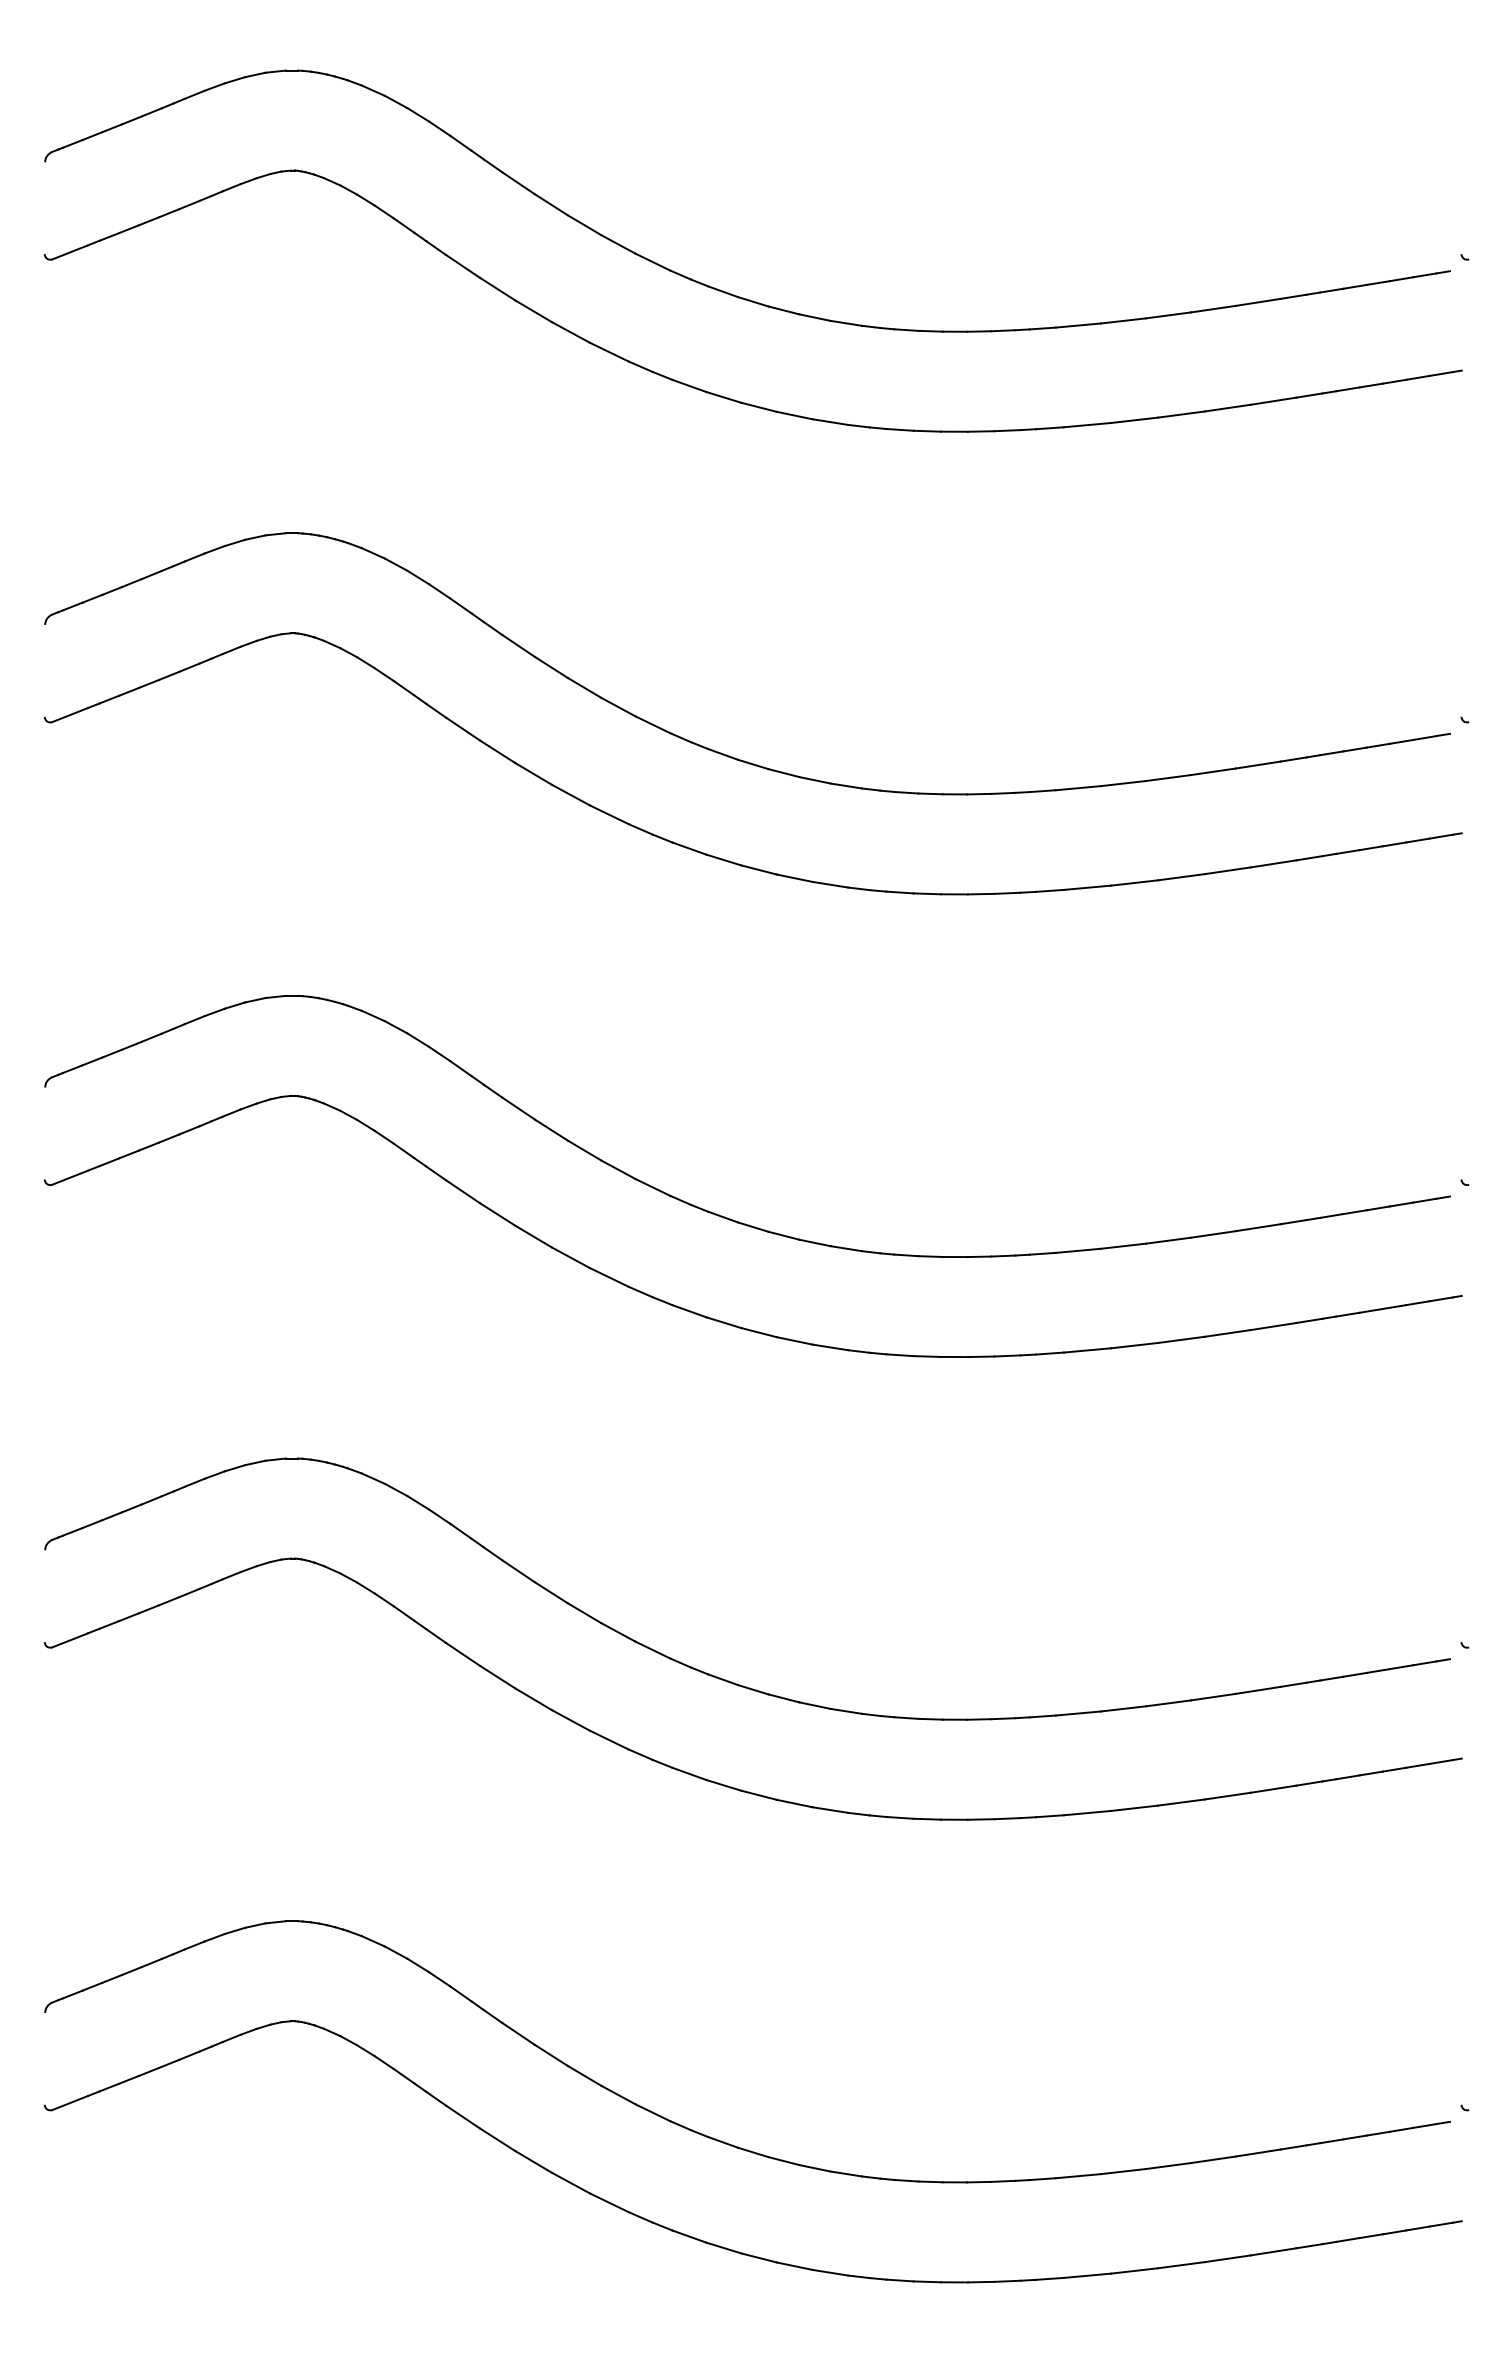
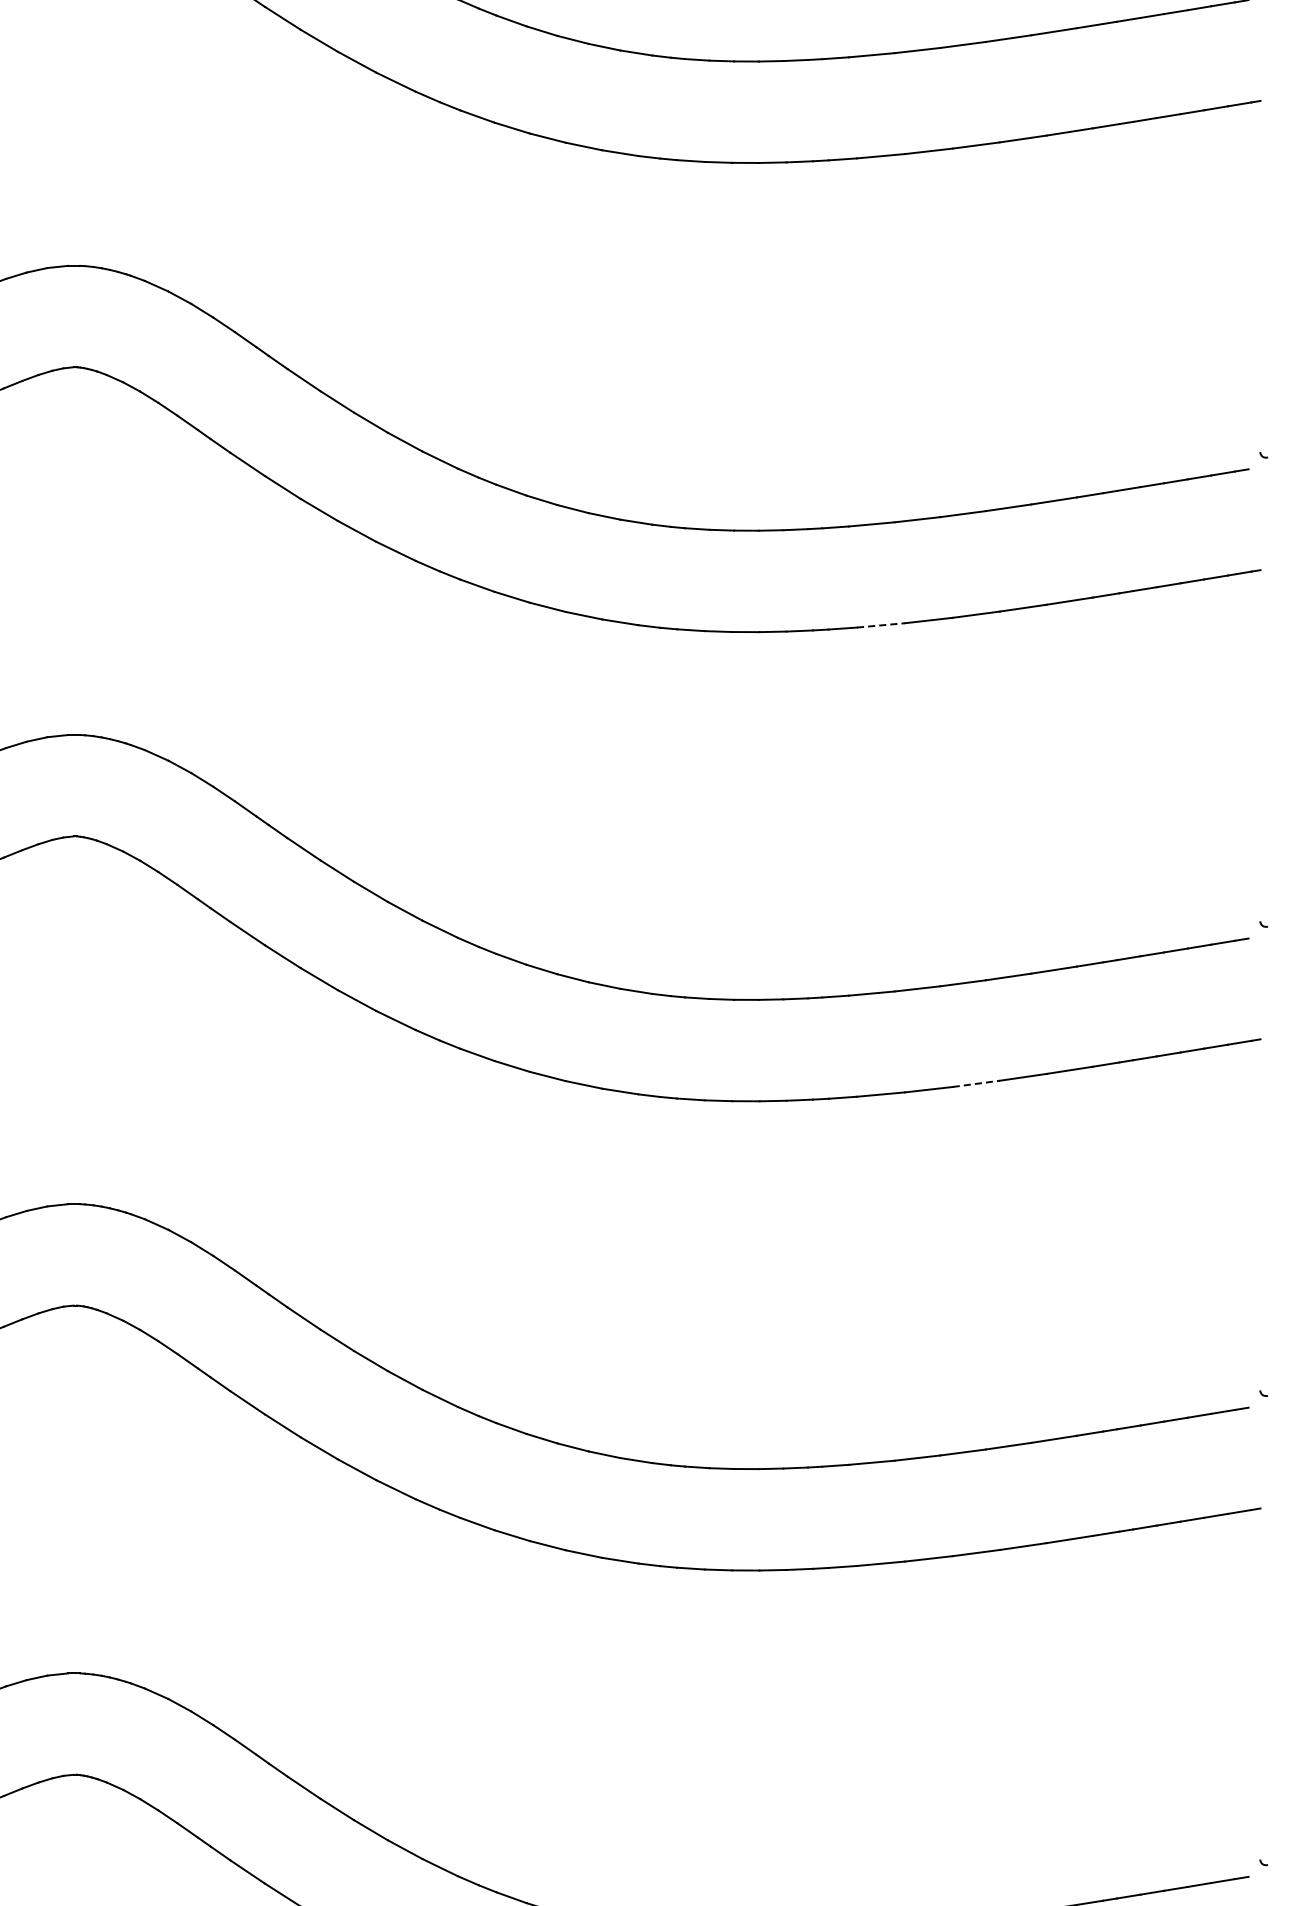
line: (1087, 887) -> (880, 625), solid -> dashed
line: (1181, 1339) -> (976, 1083), solid -> dashed

